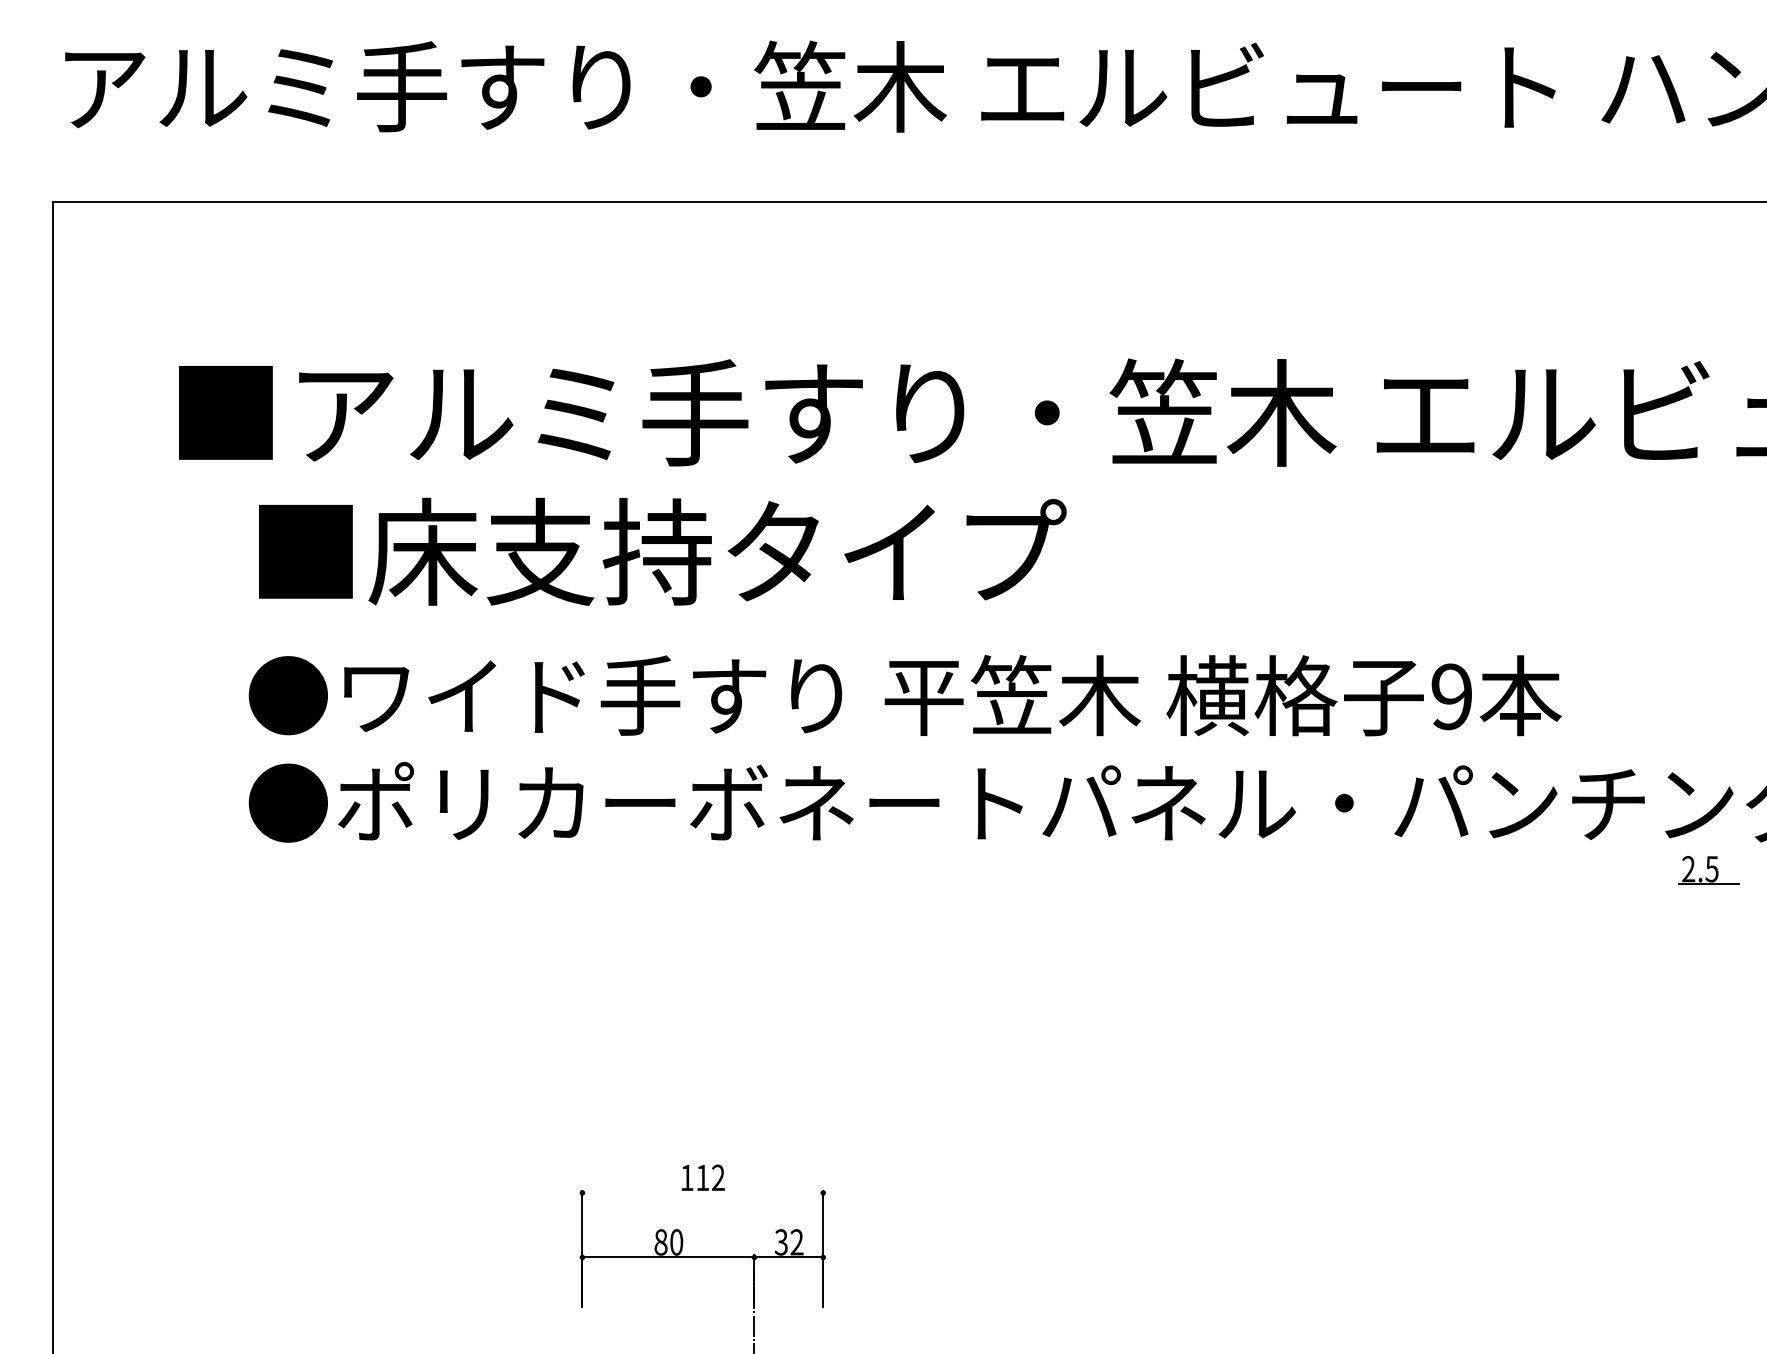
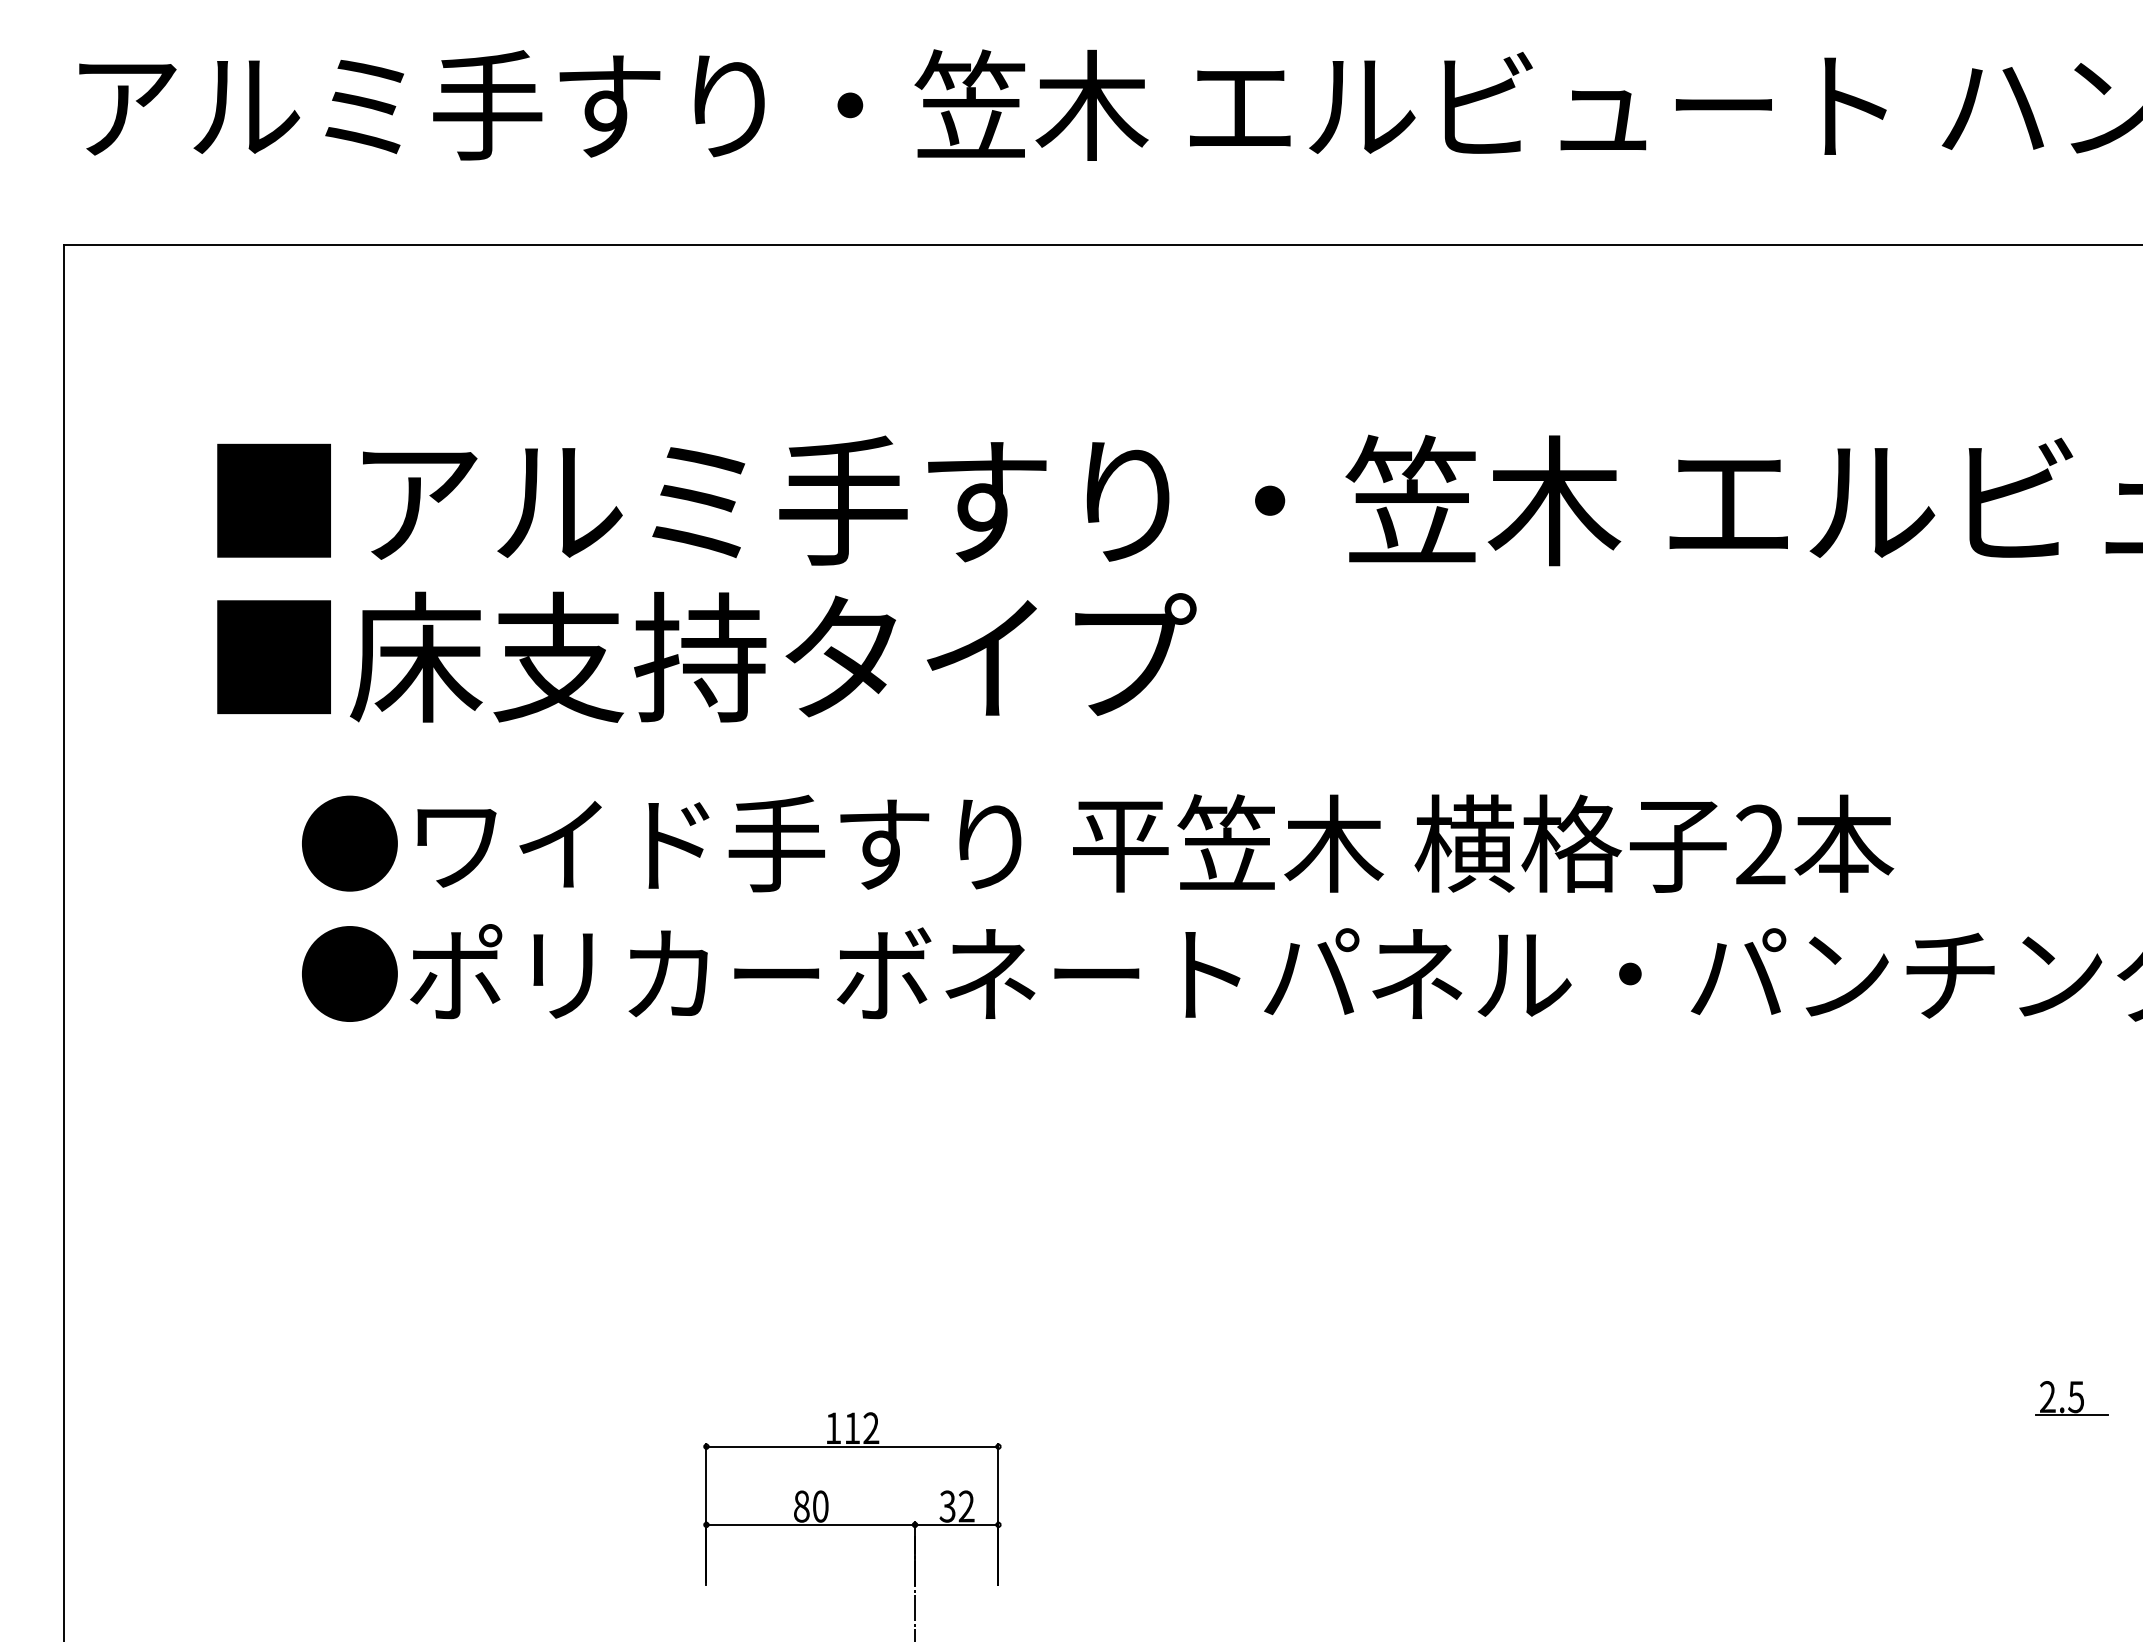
text: (662, 551) -> (706, 656), moved
text: (1451, 697) -> (1760, 845), 9 -> 2
part: (1708, 870) -> (2071, 1398), moved
line: (702, 1192) -> (852, 1446), added

